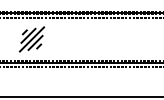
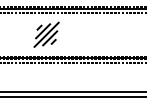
part: (31, 39) -> (46, 34), moved

